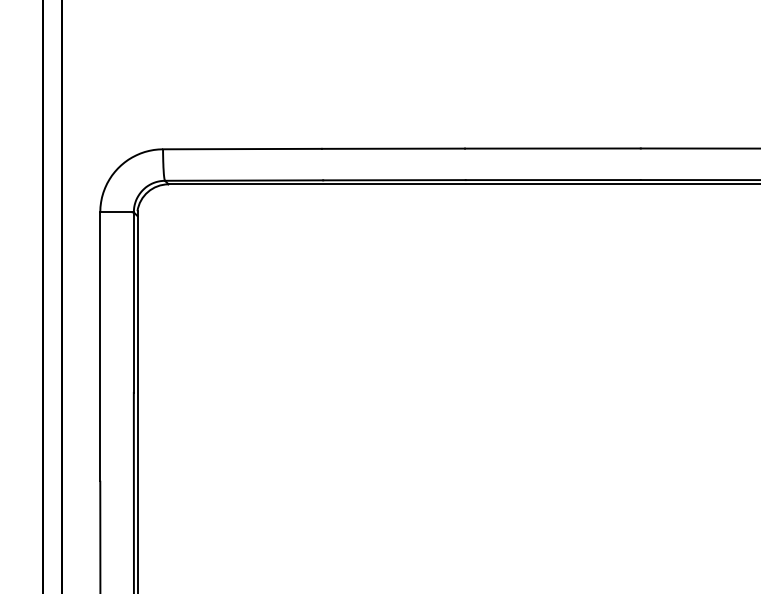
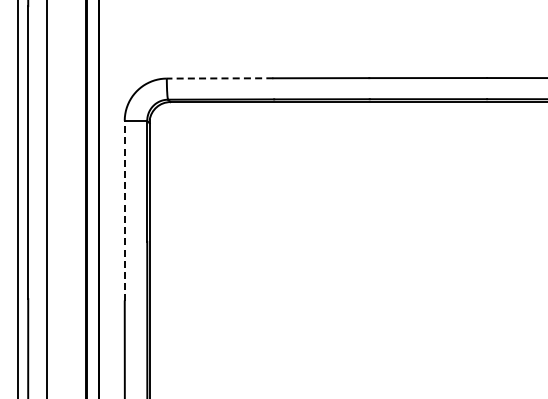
line: (241, 149) -> (219, 78), solid -> dashed
line: (99, 344) -> (124, 209), solid -> dashed

